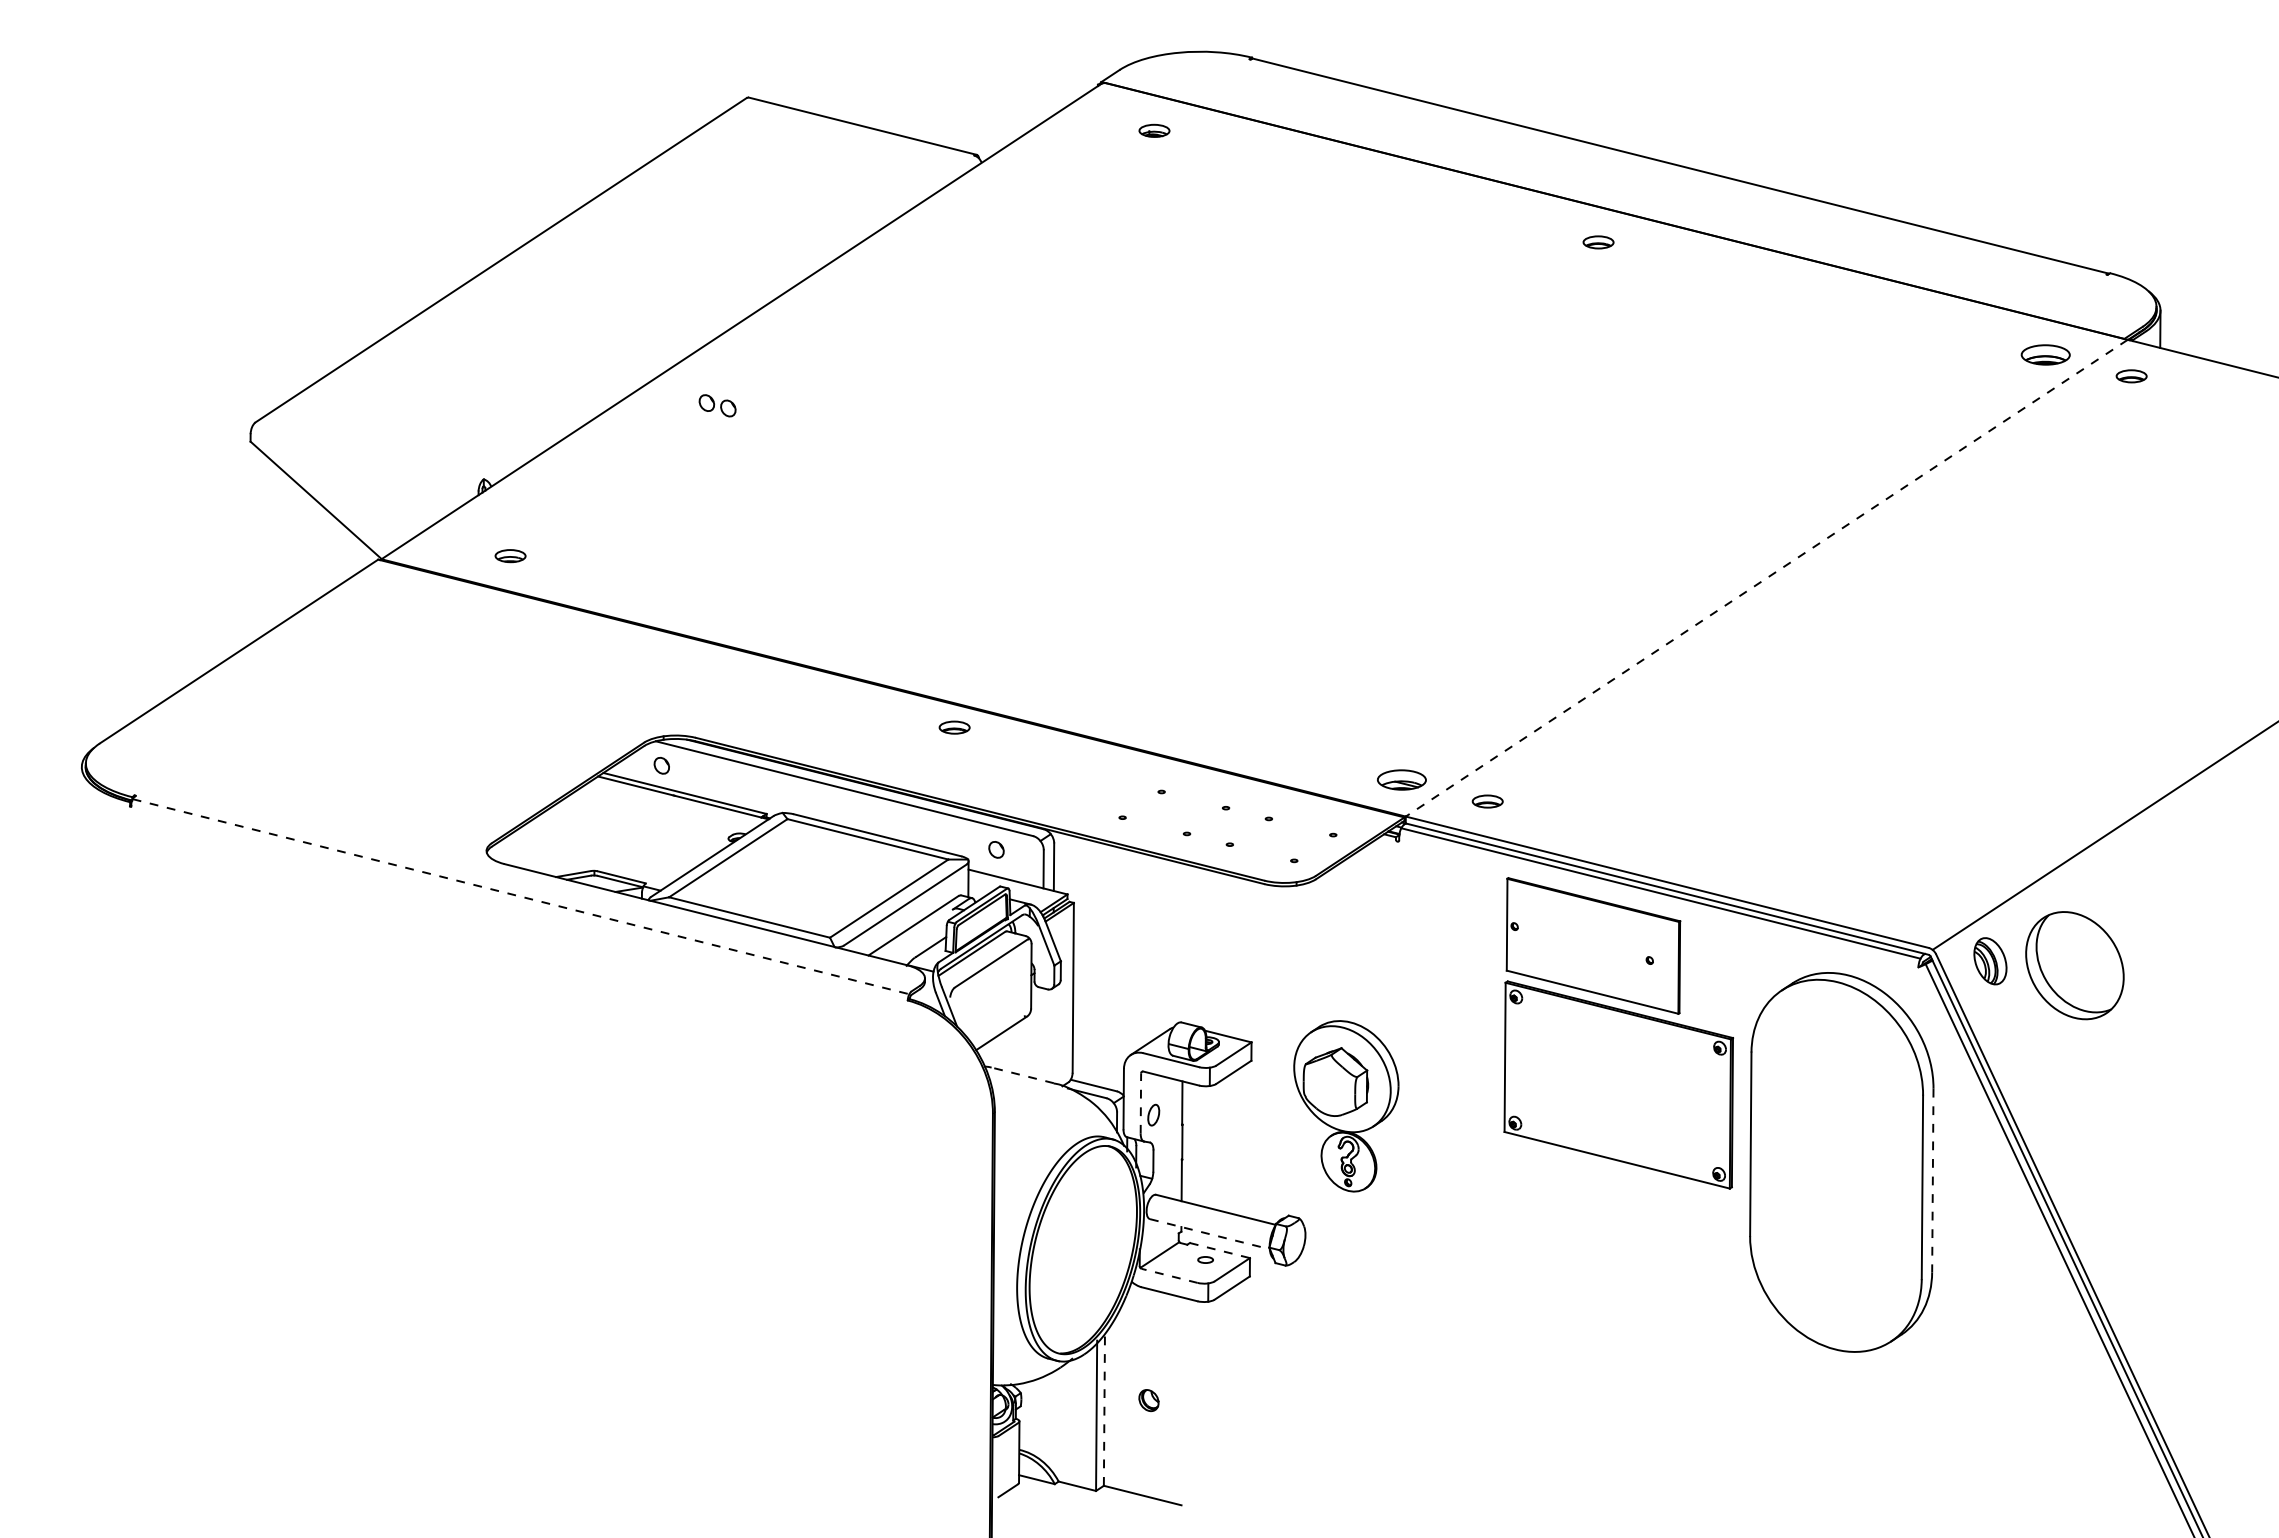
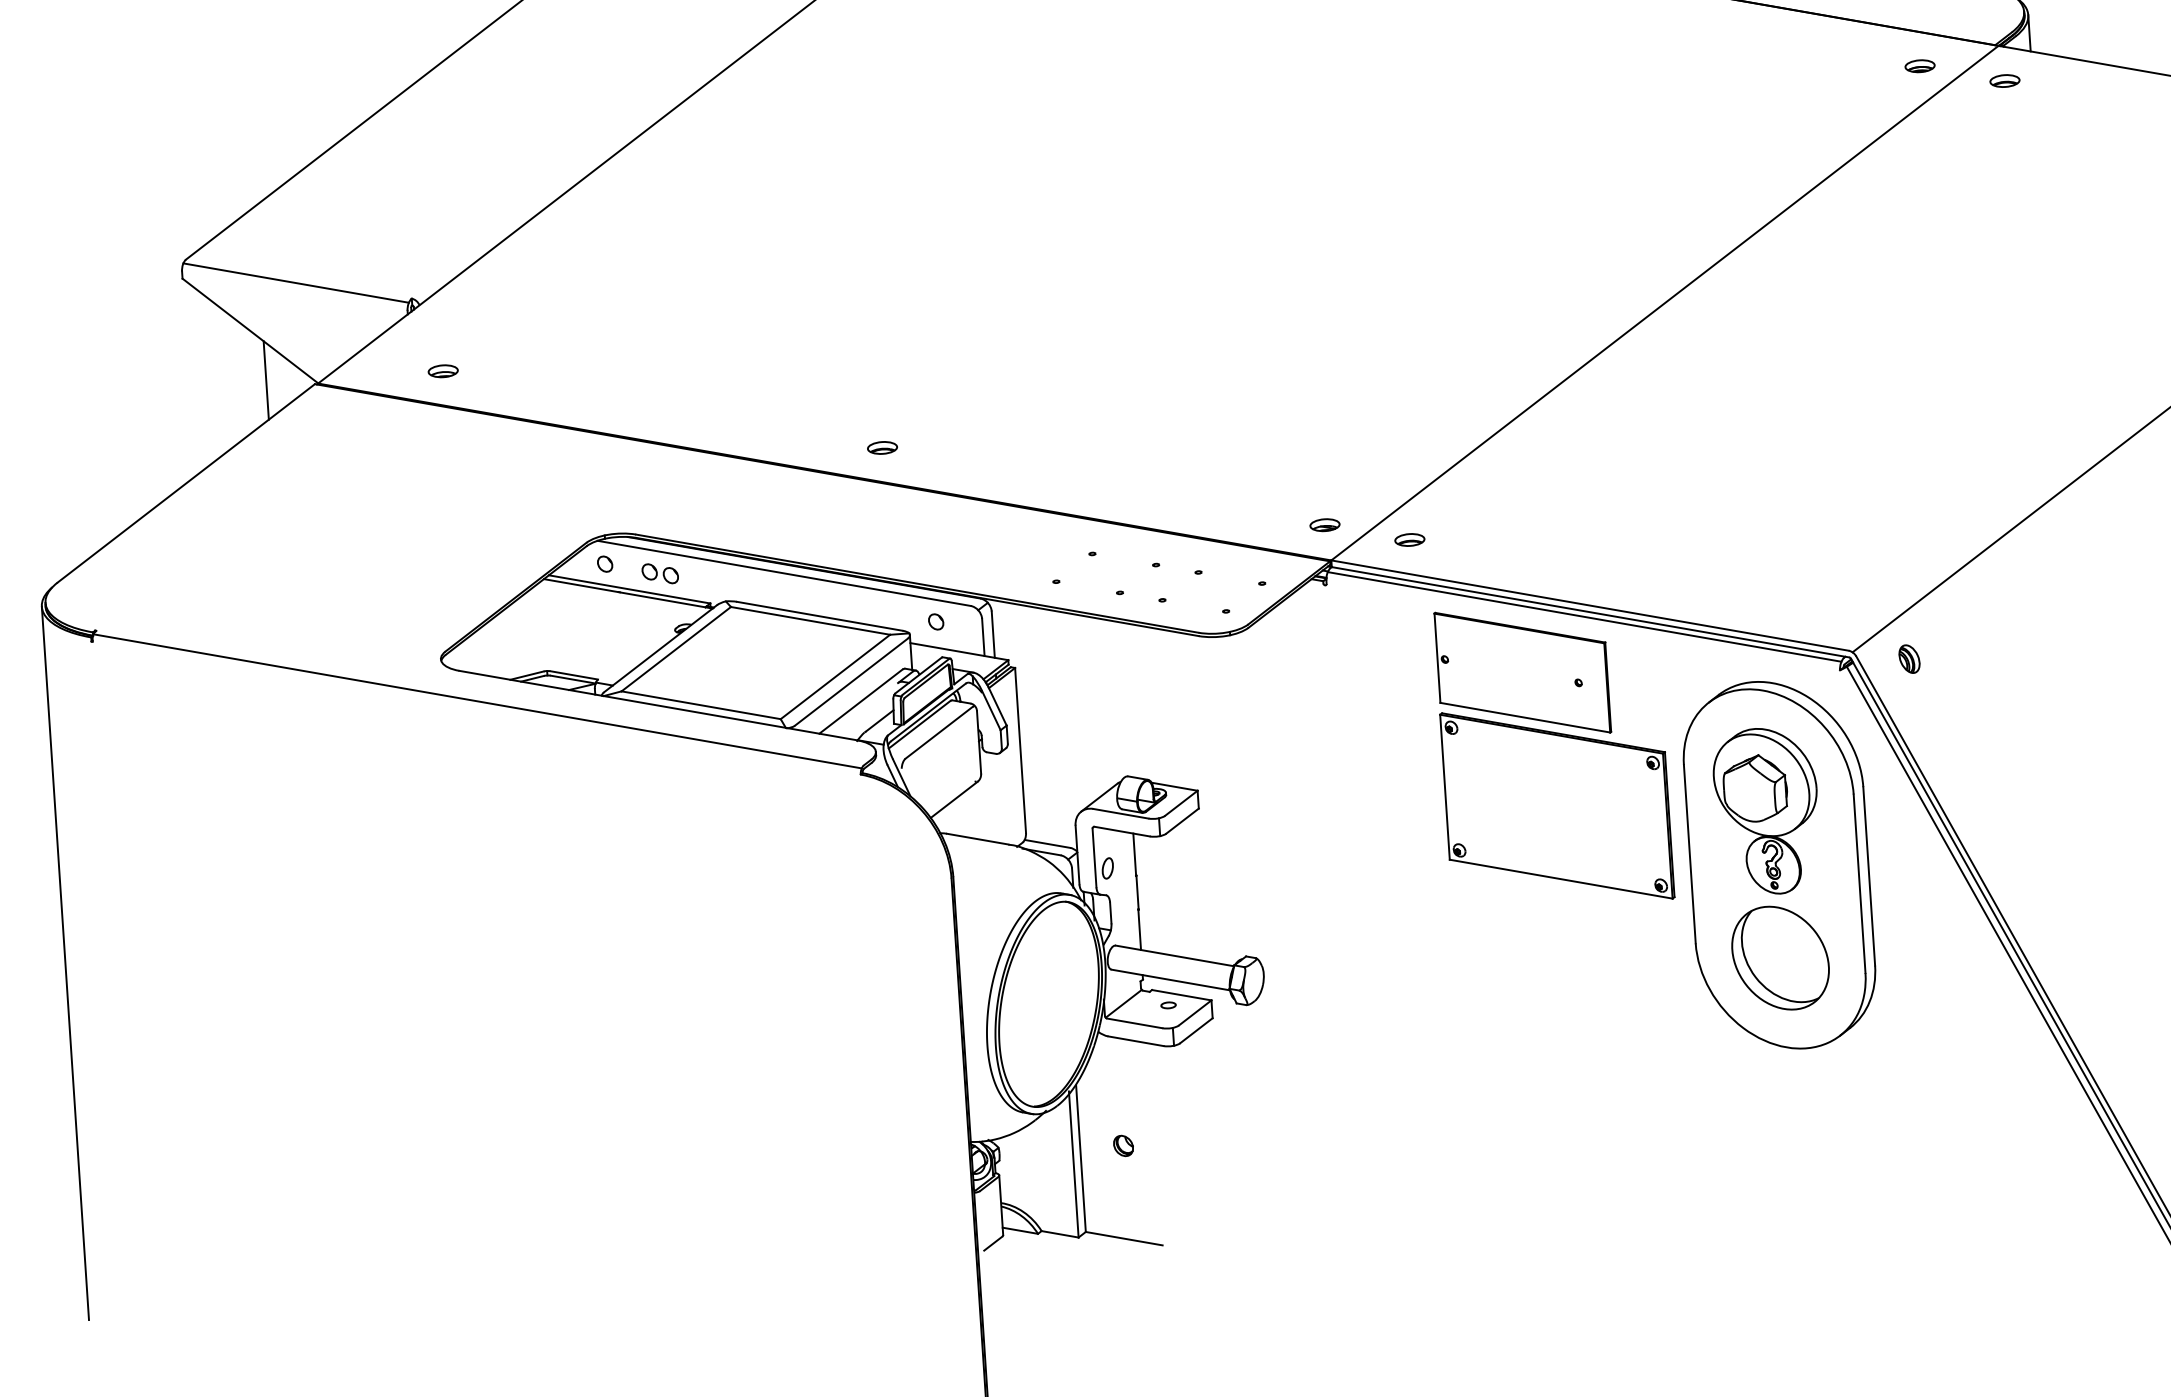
part: (2045, 354) -> (1919, 65), size x0.62
part: (717, 405) -> (660, 573), moved
line: (366, 454) -> (296, 282), added
line: (328, 551) -> (266, 379), added
line: (1766, 578) -> (1664, 303), dashed -> solid
part: (954, 727) -> (882, 447), moved
part: (1401, 779) -> (1324, 524), size x0.62
line: (521, 896) -> (478, 701), dashed -> solid
part: (1990, 960) -> (1909, 658), size x0.62
part: (2074, 965) -> (1780, 958), moved
line: (1022, 1075) -> (977, 839), dashed -> solid
line: (1140, 1102) -> (1094, 857), dashed -> solid
part: (1346, 1106) -> (1767, 811), moved
line: (78, 1133) -> (64, 962), added
line: (1932, 1180) -> (1868, 876), dashed -> solid
line: (1209, 1234) -> (1170, 980), dashed -> solid
line: (1219, 1250) -> (1181, 995), dashed -> solid
line: (1169, 1275) -> (1134, 1023), dashed -> solid
line: (1104, 1410) -> (1081, 1158), dashed -> solid

